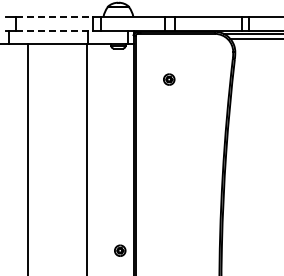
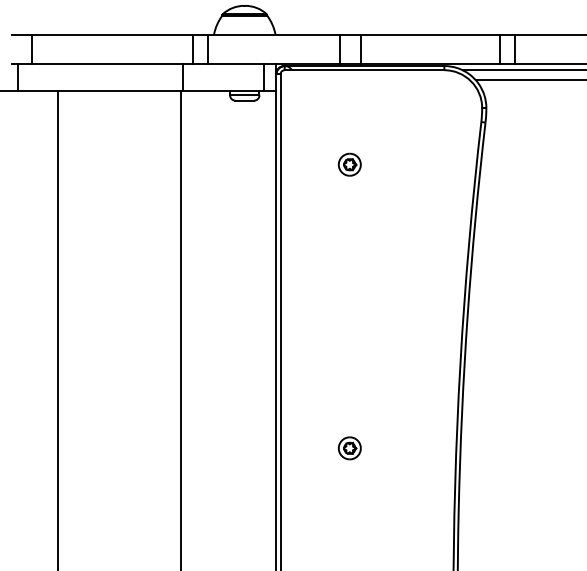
line: (54, 16) -> (112, 34), dashed -> solid
line: (54, 30) -> (112, 63), dashed -> solid
part: (120, 250) -> (350, 447), moved

